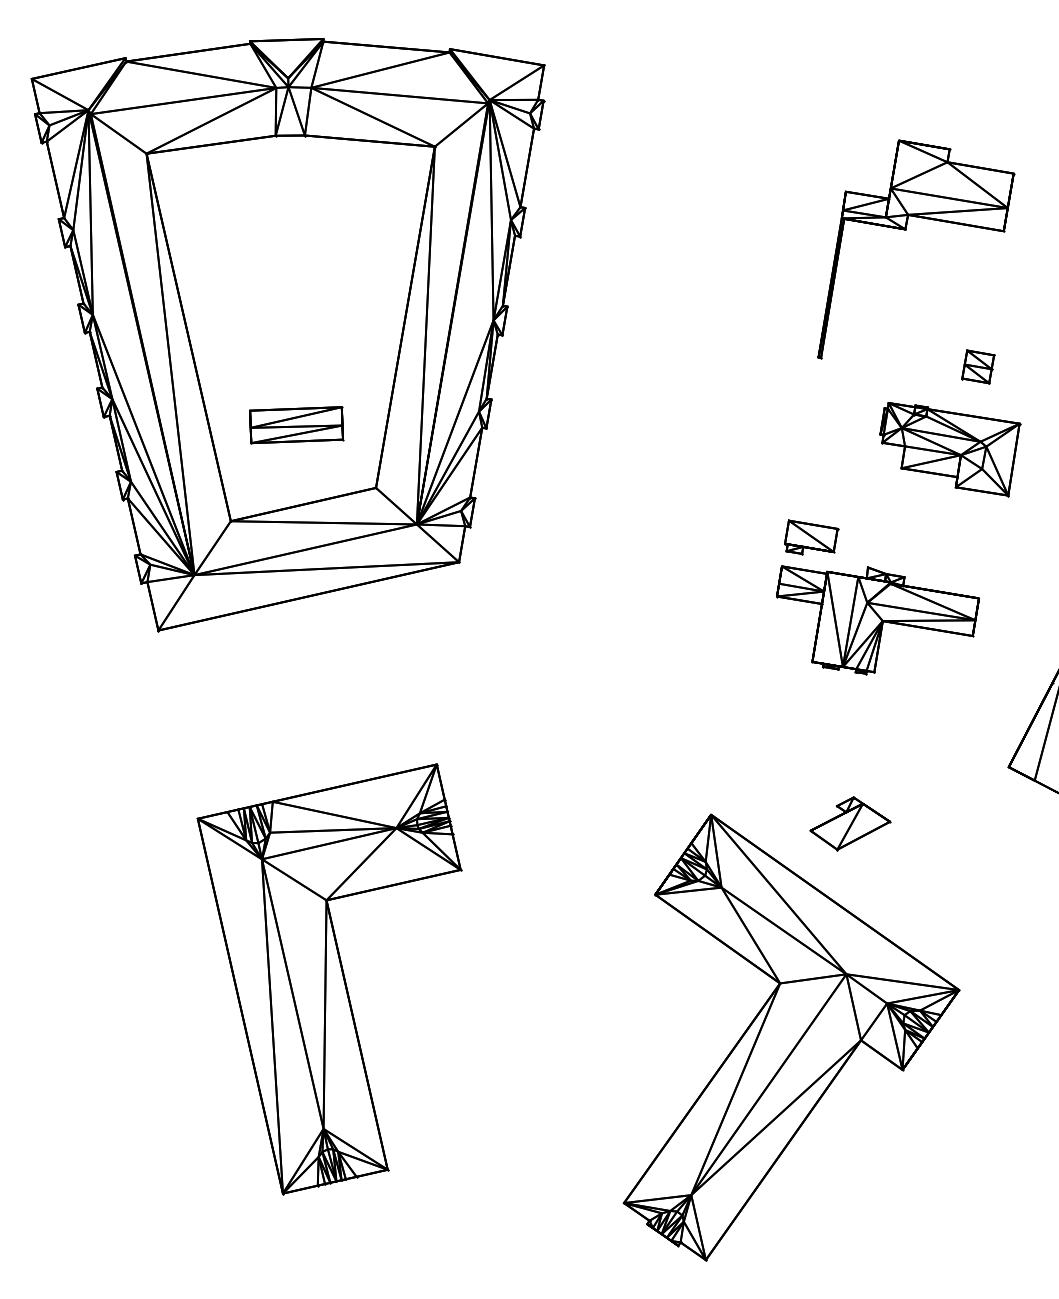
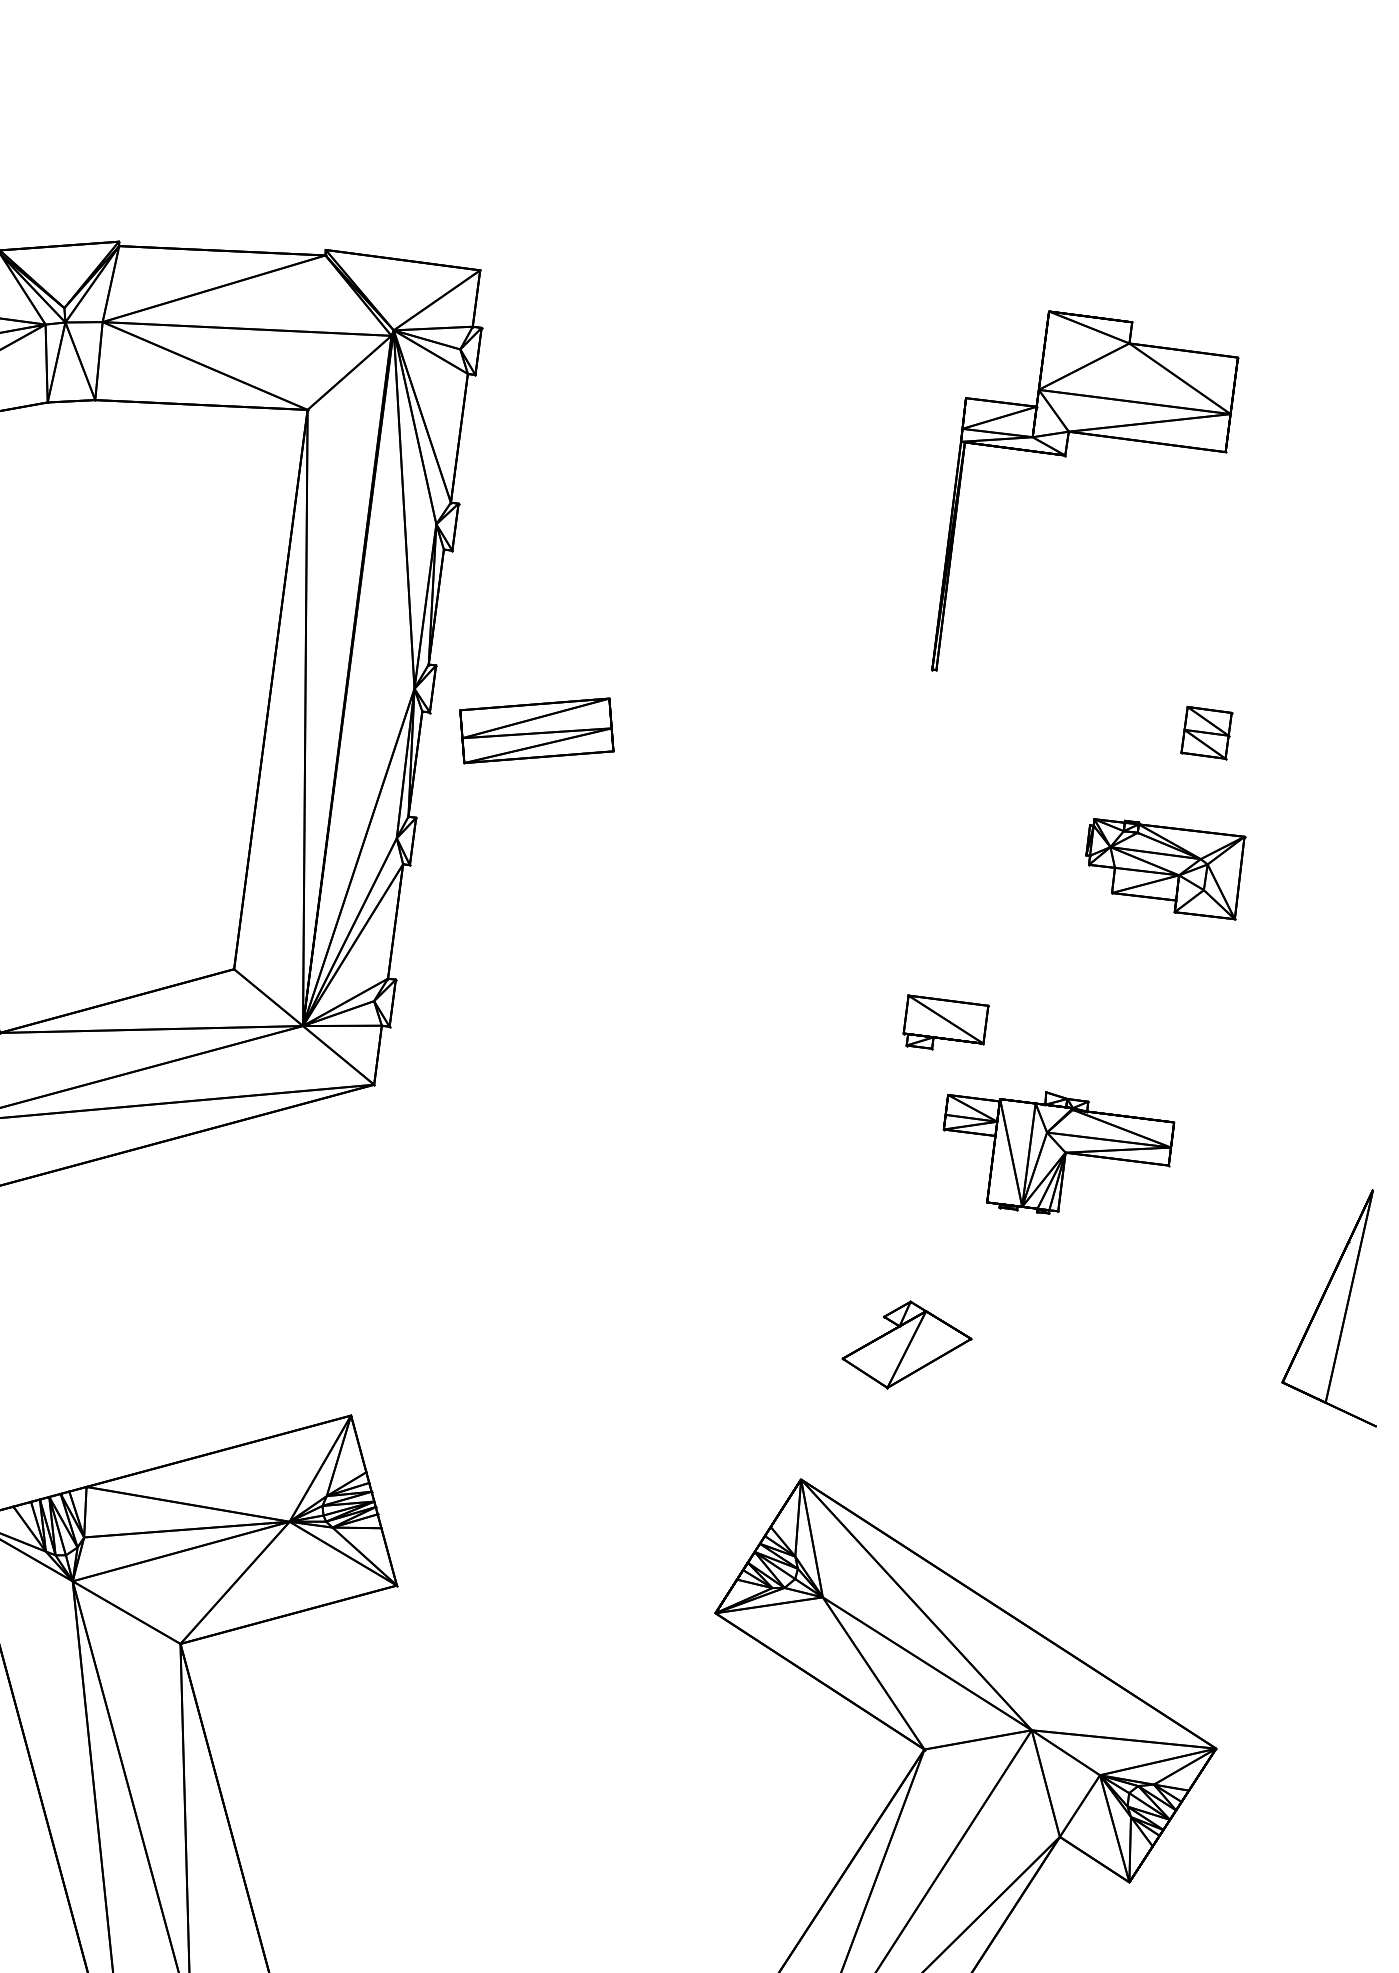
part: (906, 230) -> (1067, 457), moved
part: (296, 425) -> (536, 731), moved
part: (950, 449) -> (1166, 869), size x0.7
part: (877, 620) -> (1059, 1152), size x0.7
part: (850, 823) -> (907, 1344), moved

